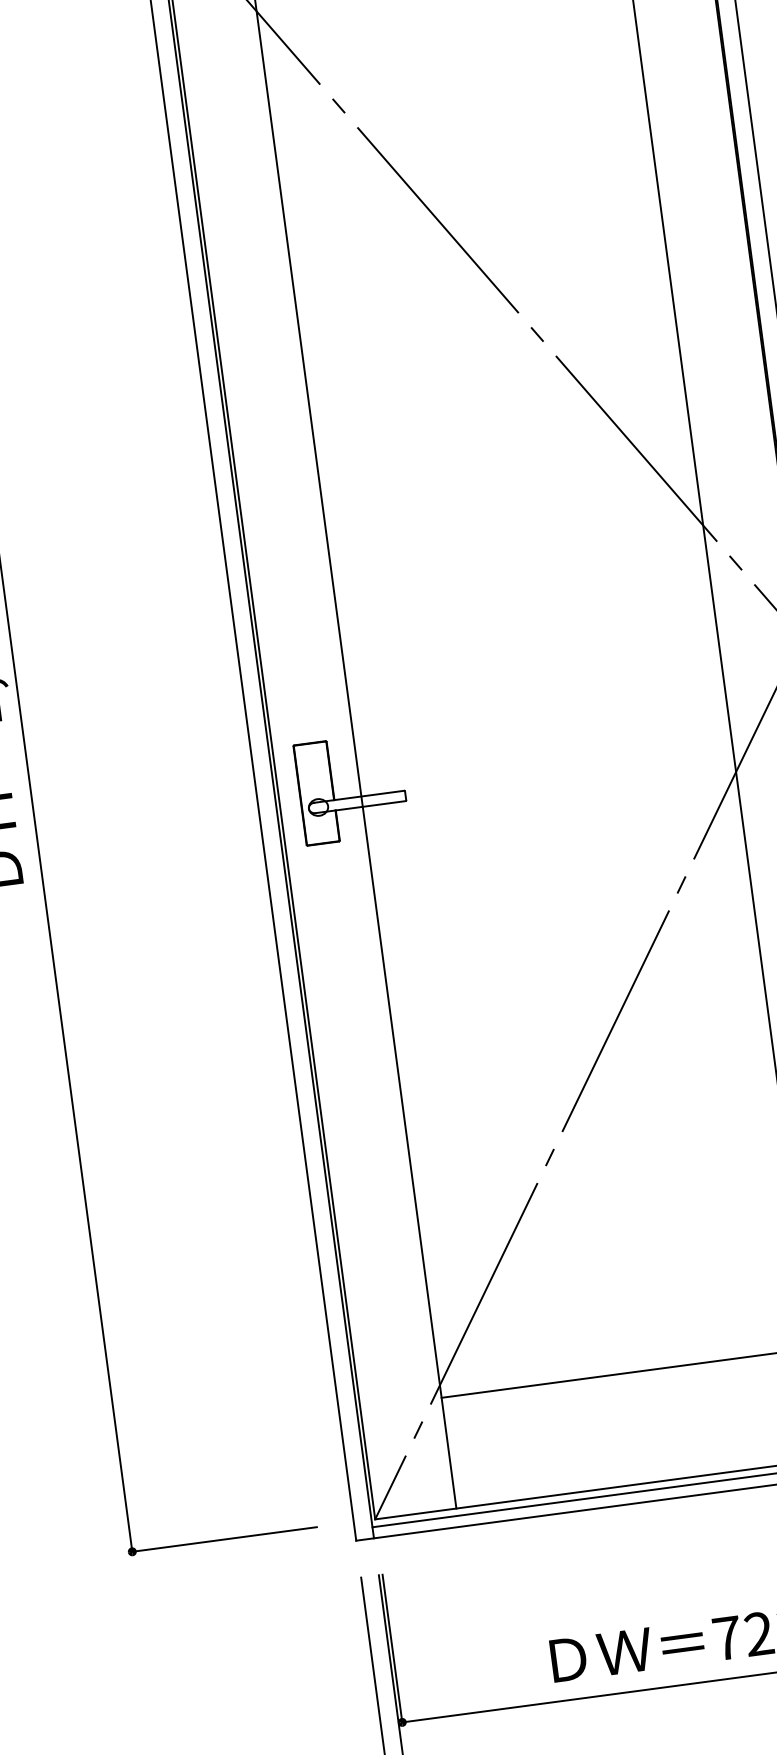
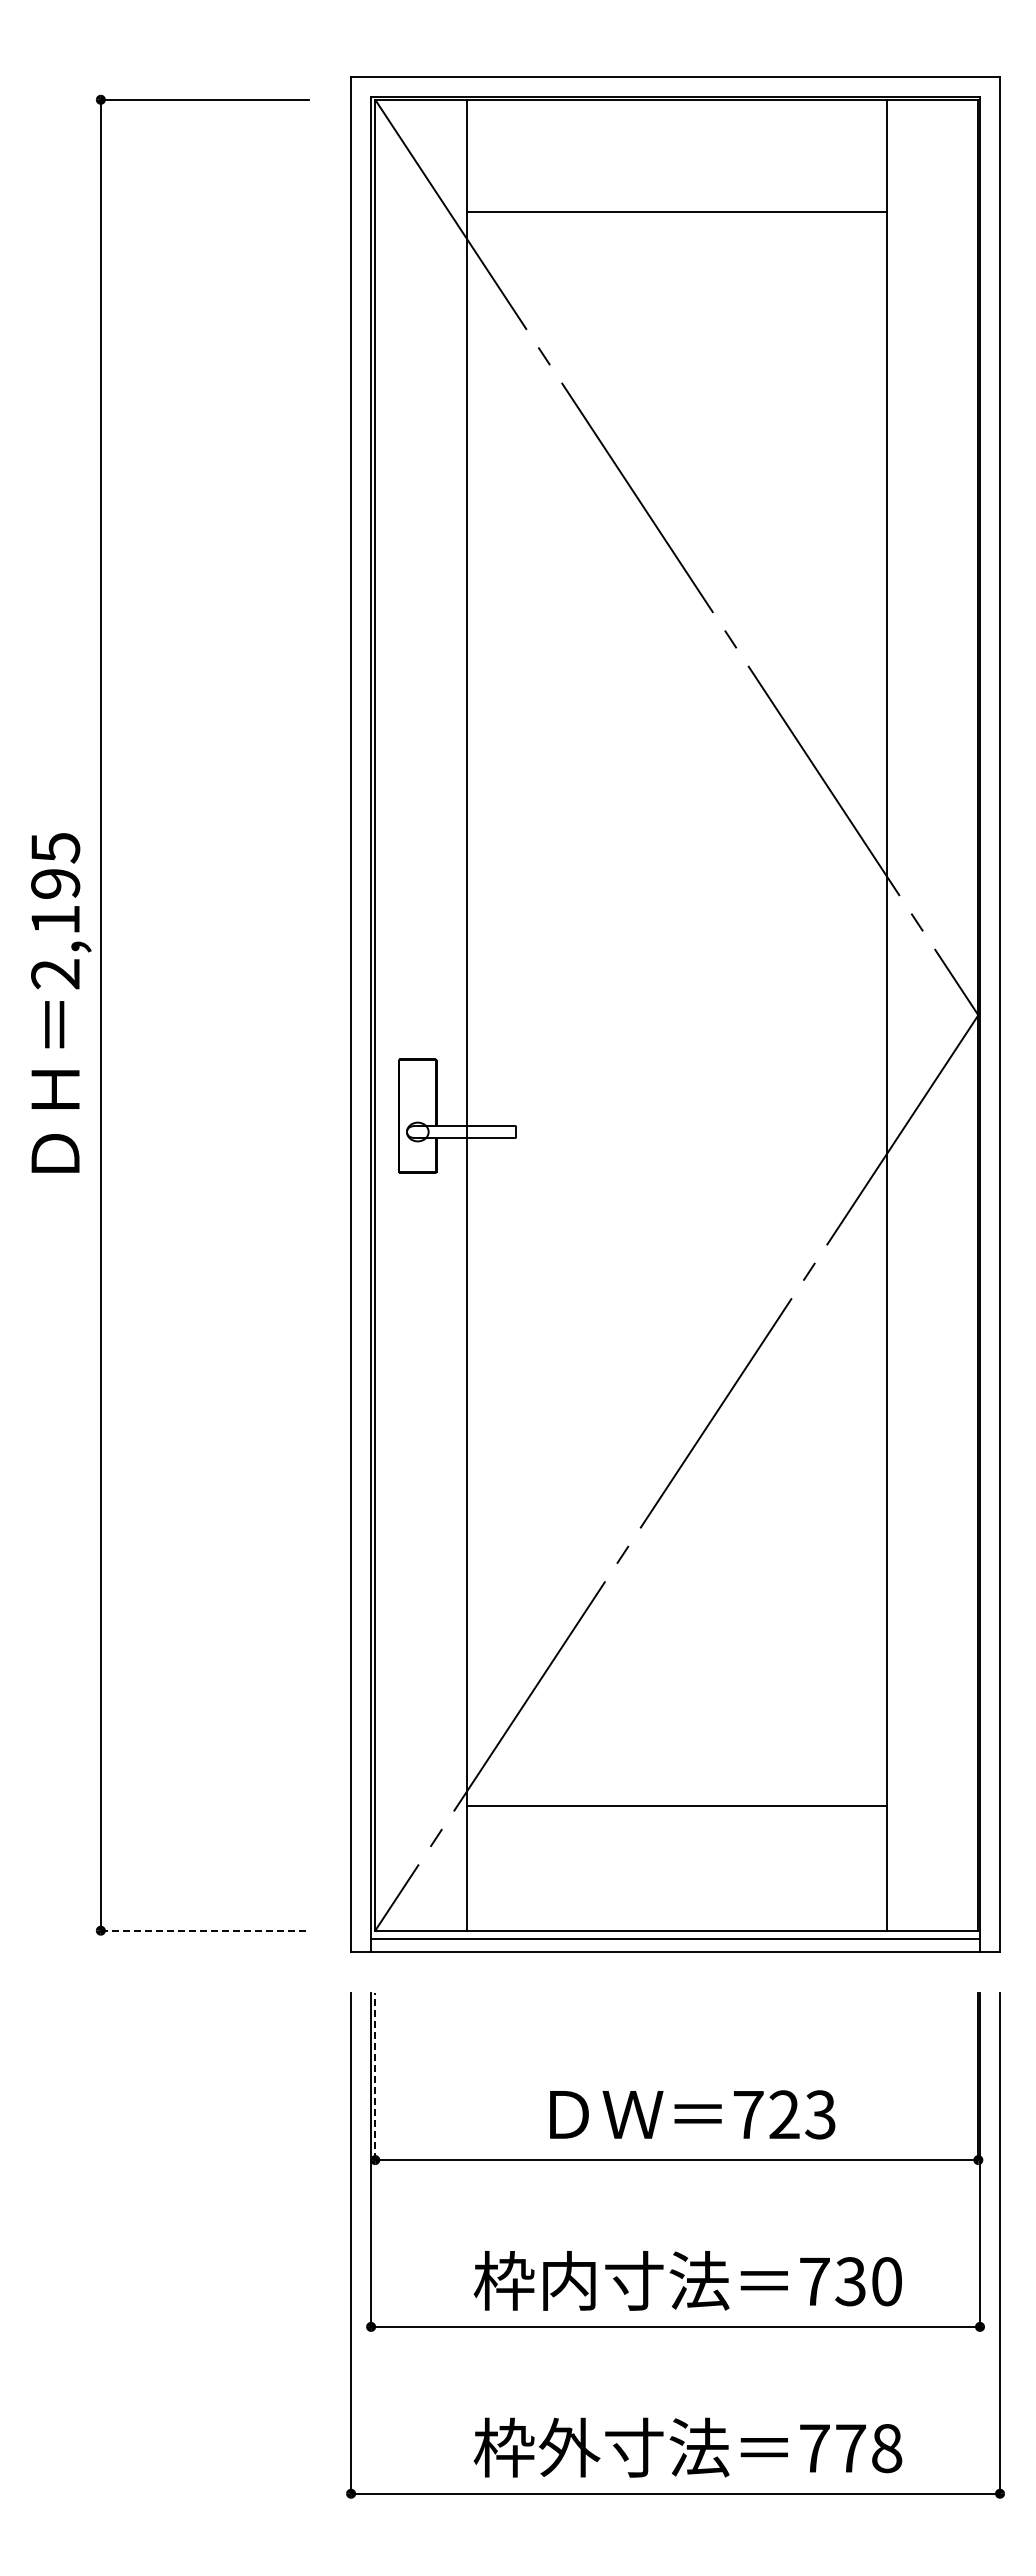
line: (224, 1539) -> (205, 1930), solid -> dashed
line: (392, 1648) -> (375, 2076), solid -> dashed

